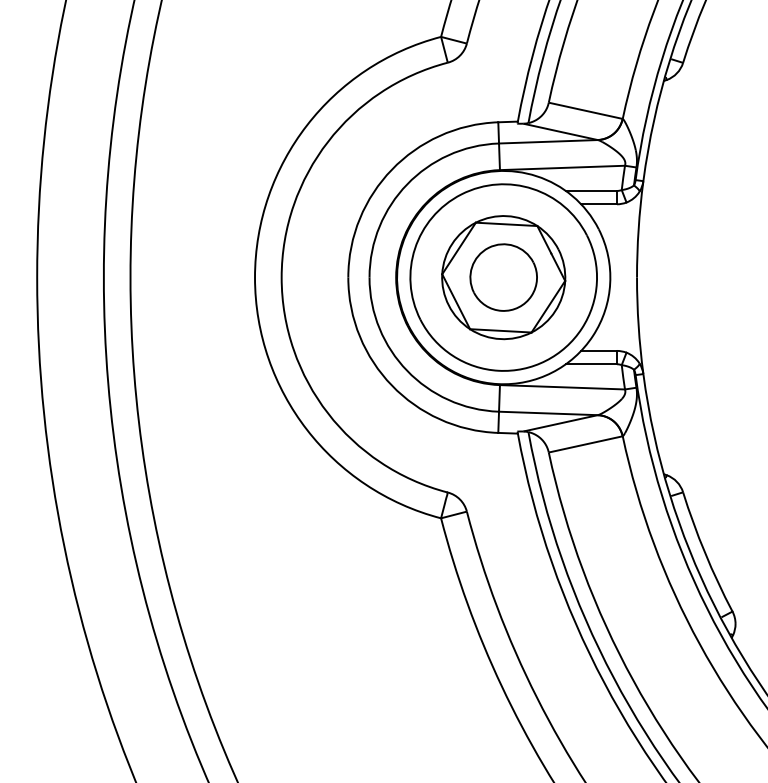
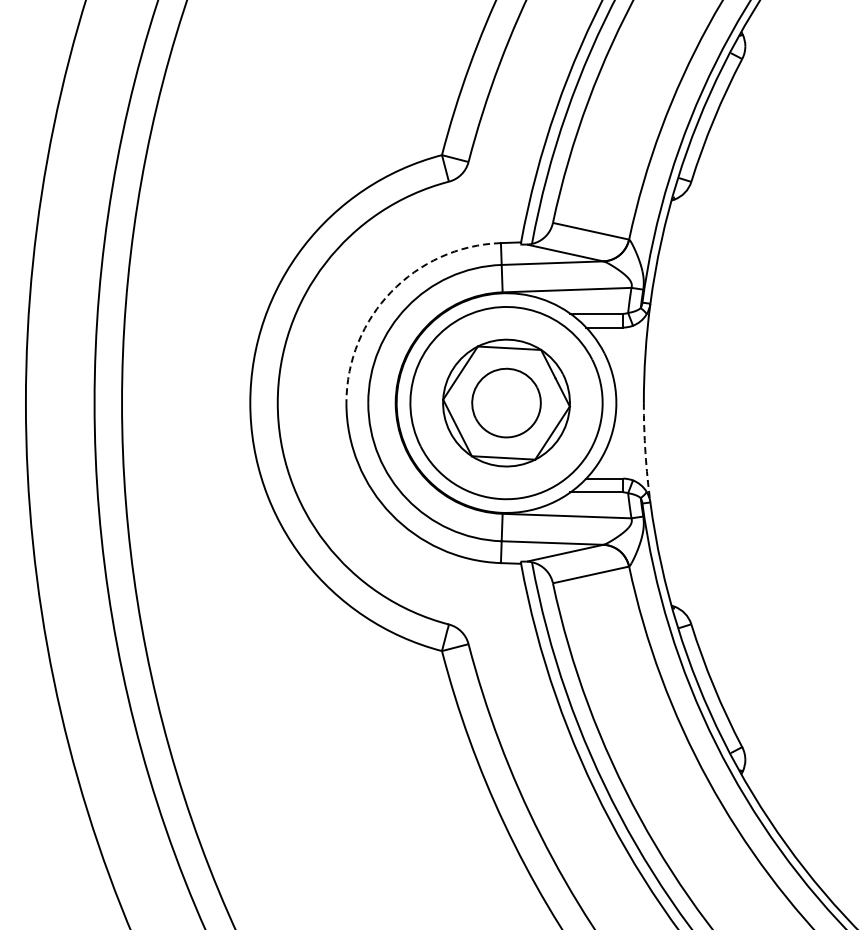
arc: (392, 169) -> (391, 291), solid -> dashed
arc: (638, 325) -> (645, 452), solid -> dashed

